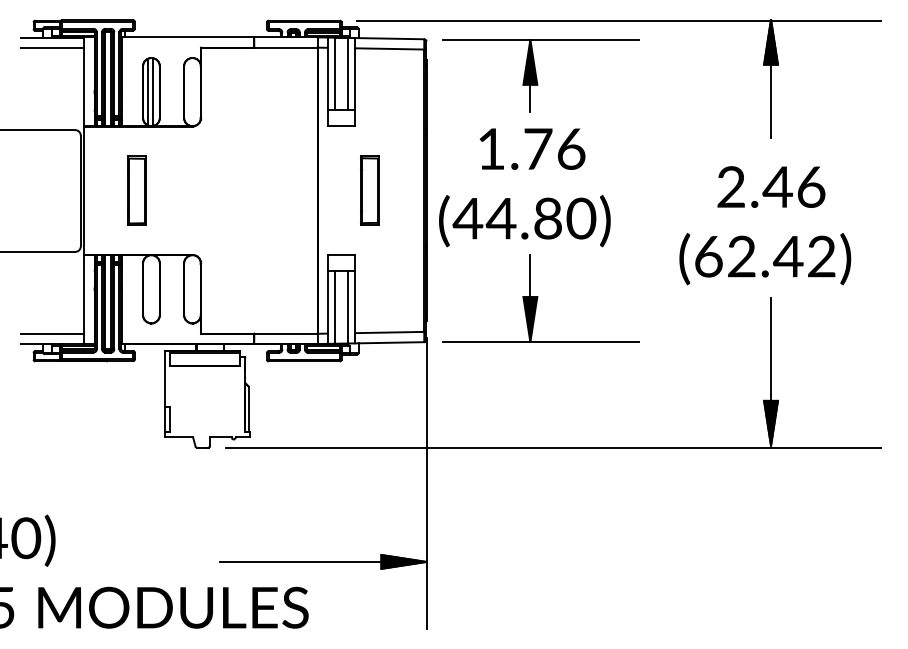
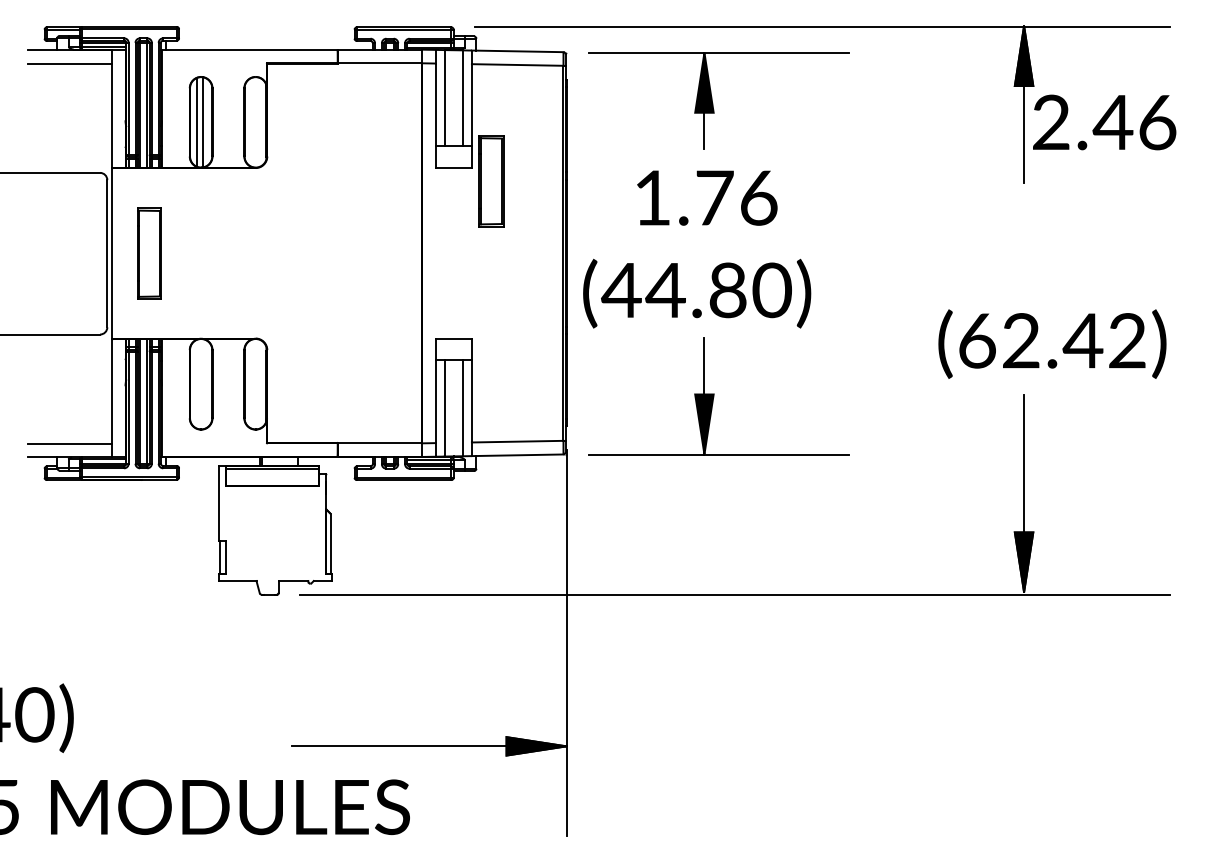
text: (771, 187) -> (1104, 122), moved
part: (136, 190) -> (149, 253), moved
part: (370, 190) -> (491, 181), moved
text: (765, 258) -> (1052, 343), moved

